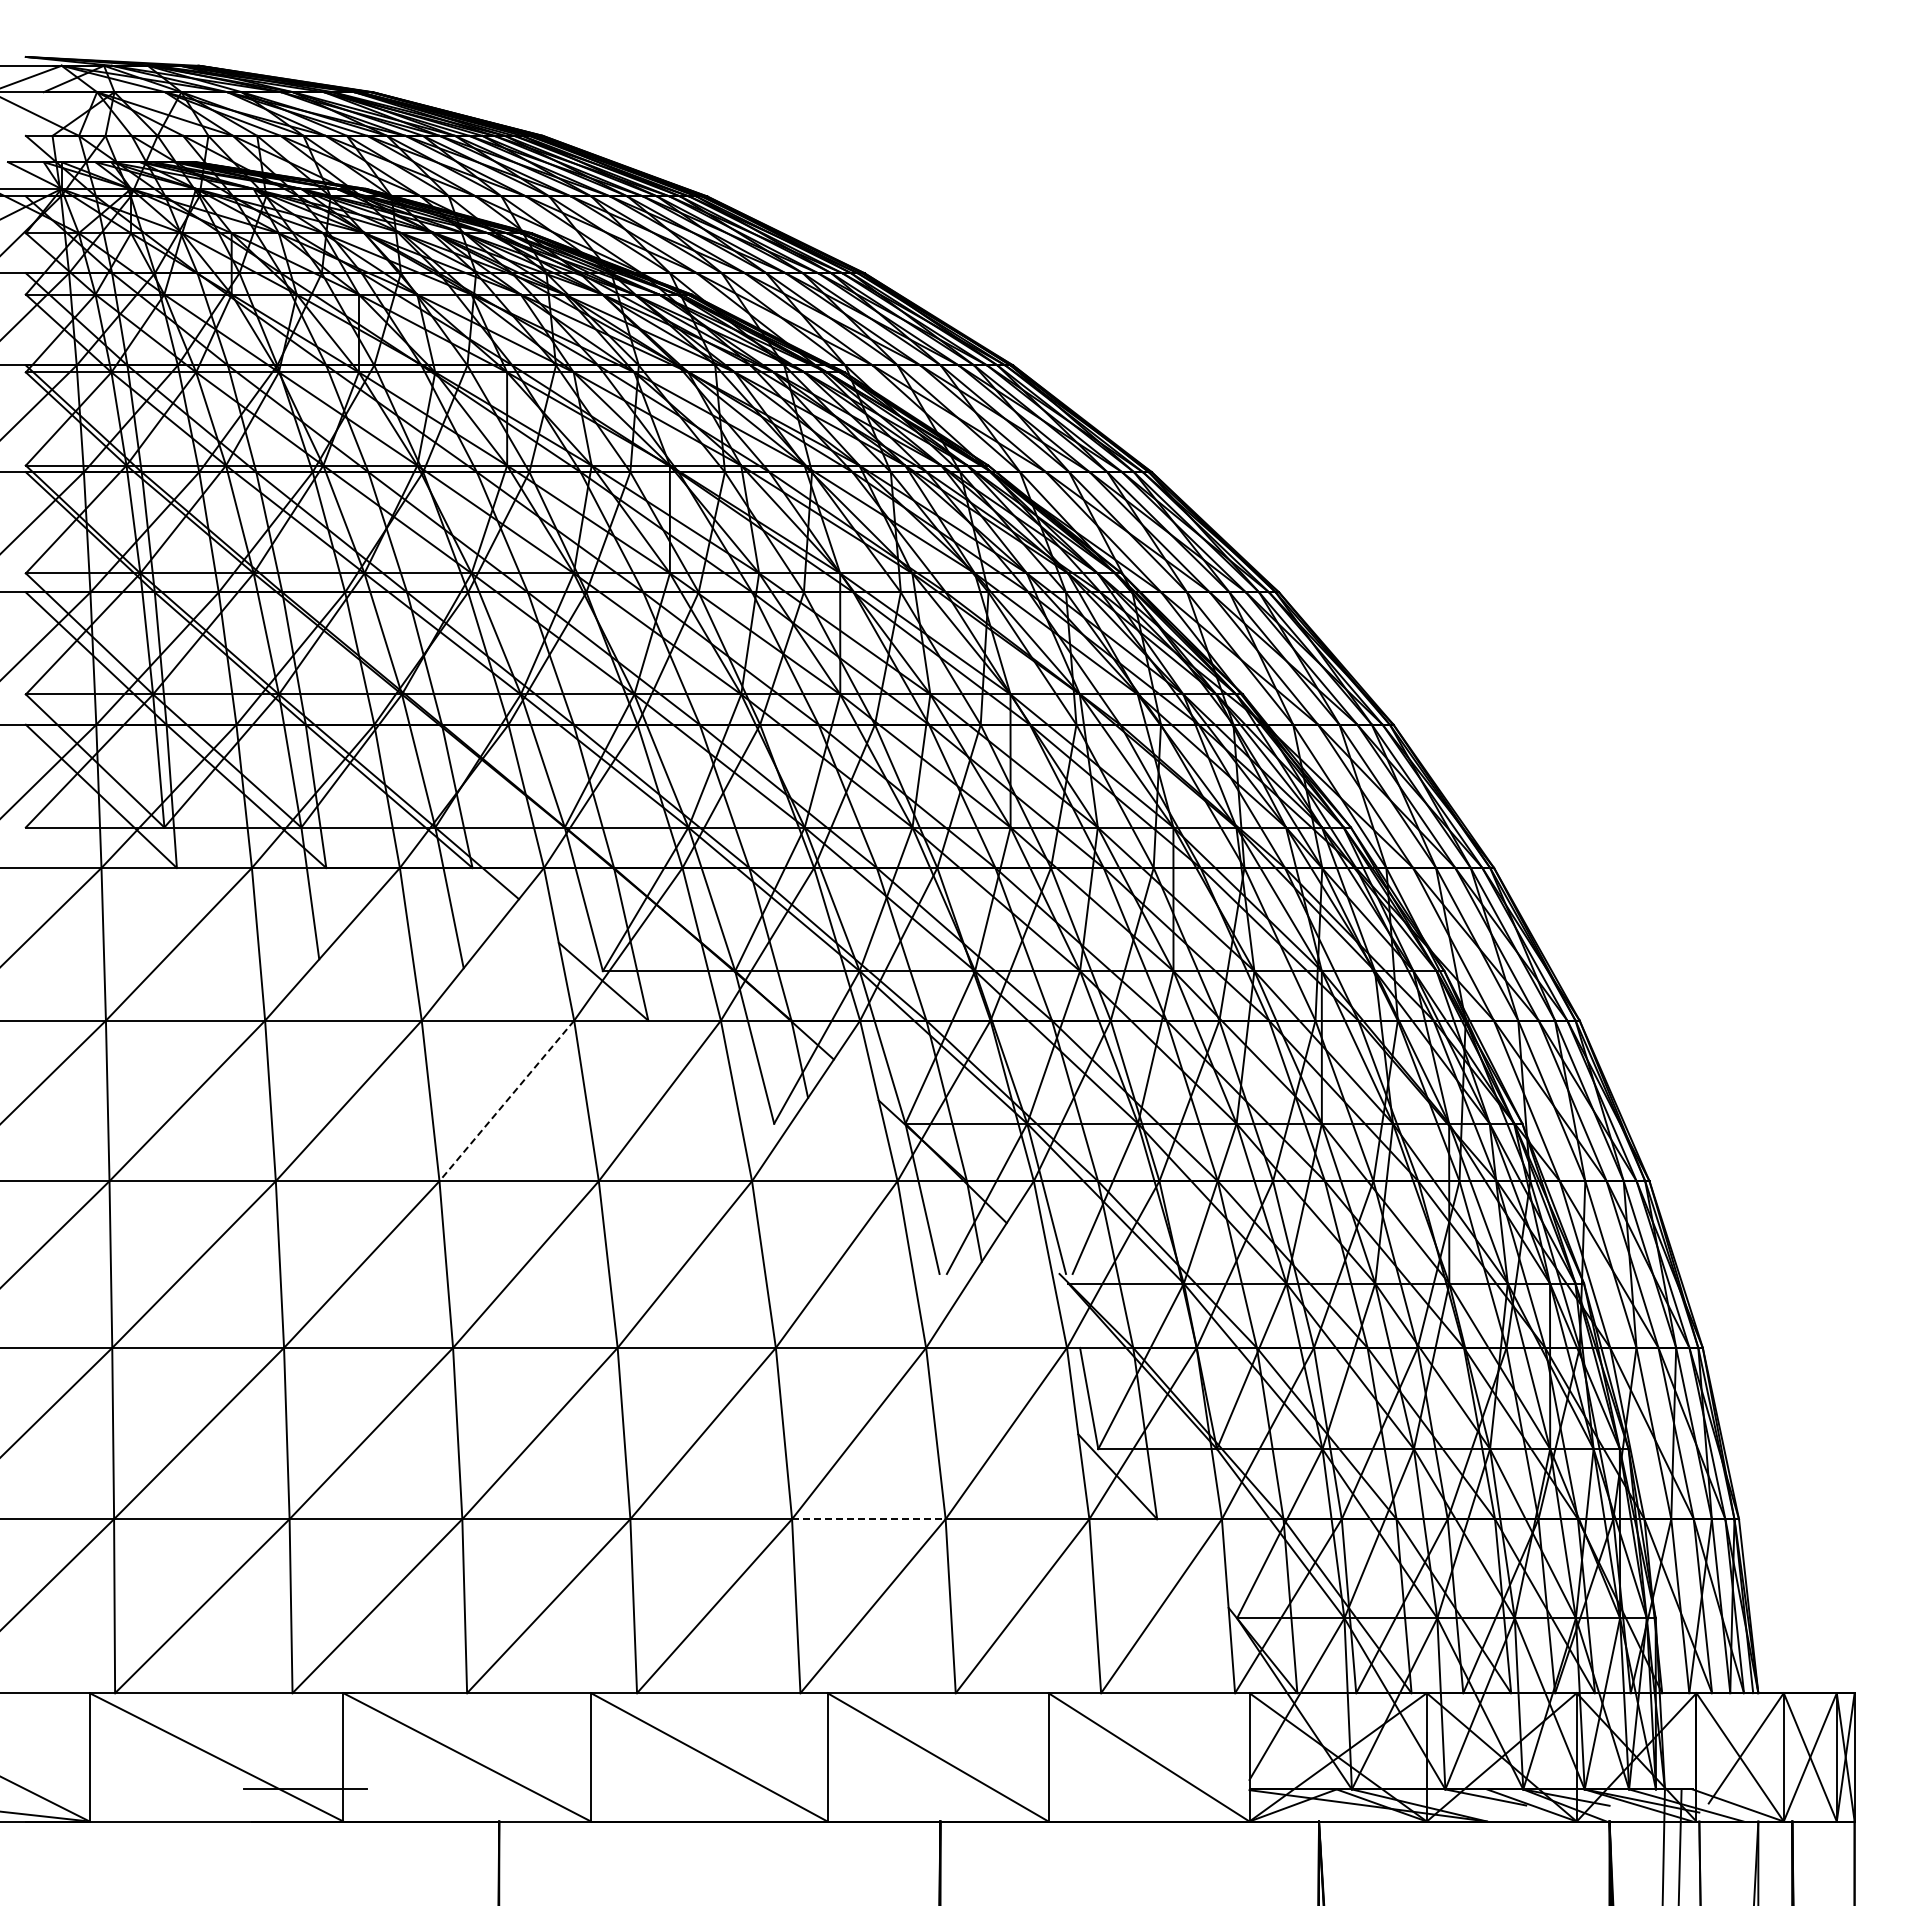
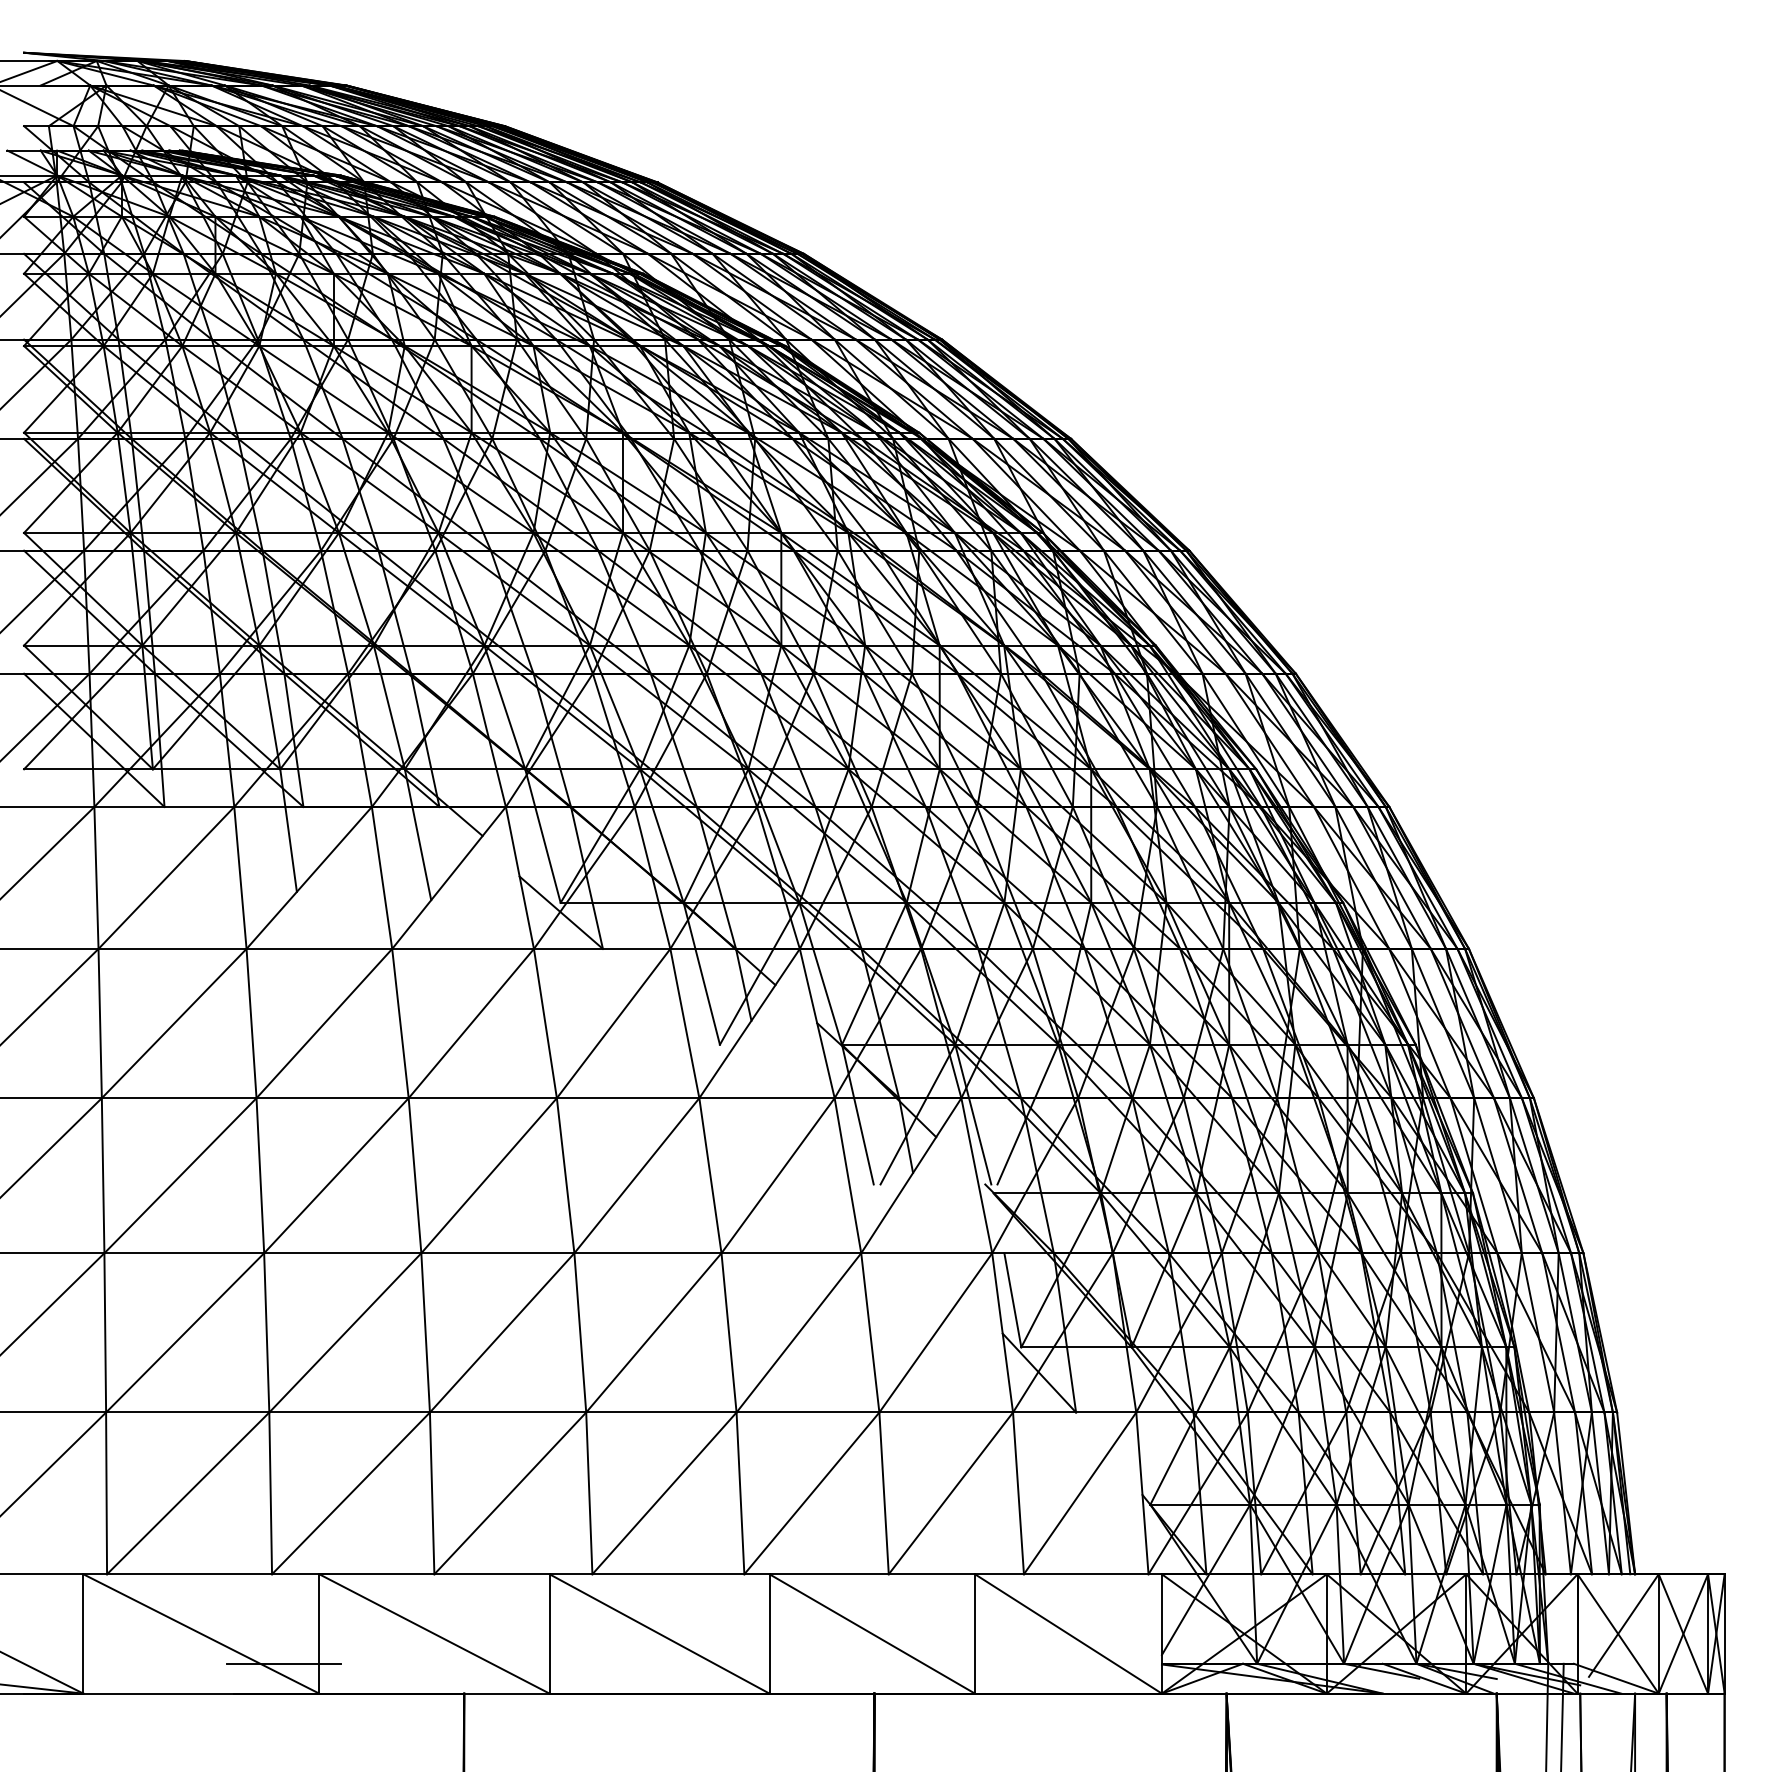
line: (506, 1100) -> (471, 1023), dashed -> solid
line: (868, 1519) -> (807, 1412), dashed -> solid

